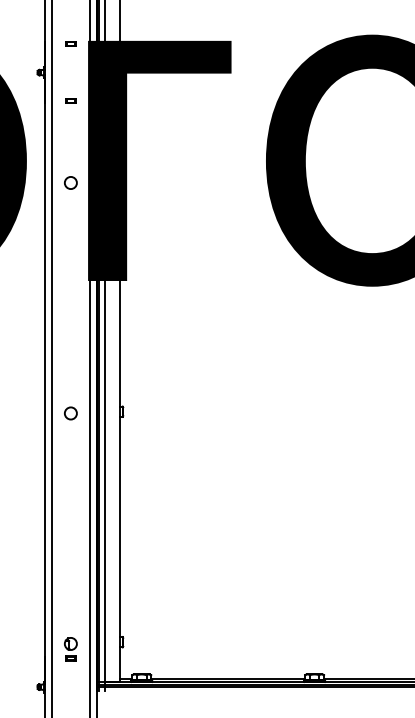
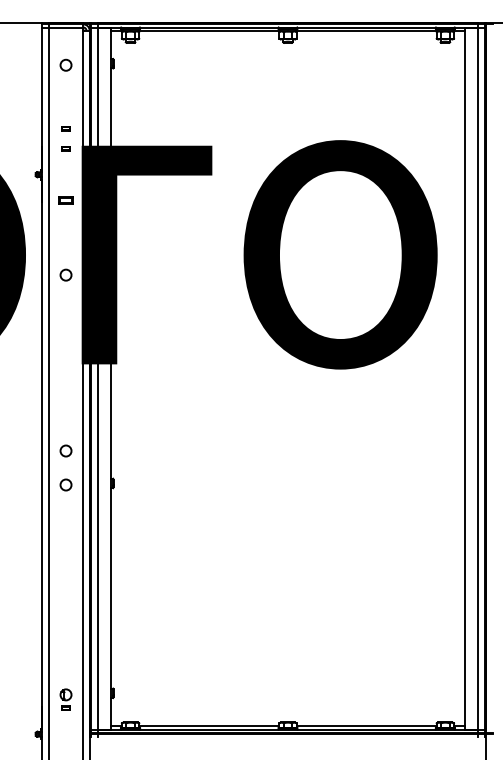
part: (70, 21) -> (65, 128), added
part: (70, 101) -> (65, 200), size x1.6
circle: (70, 375) -> (65, 450), added

